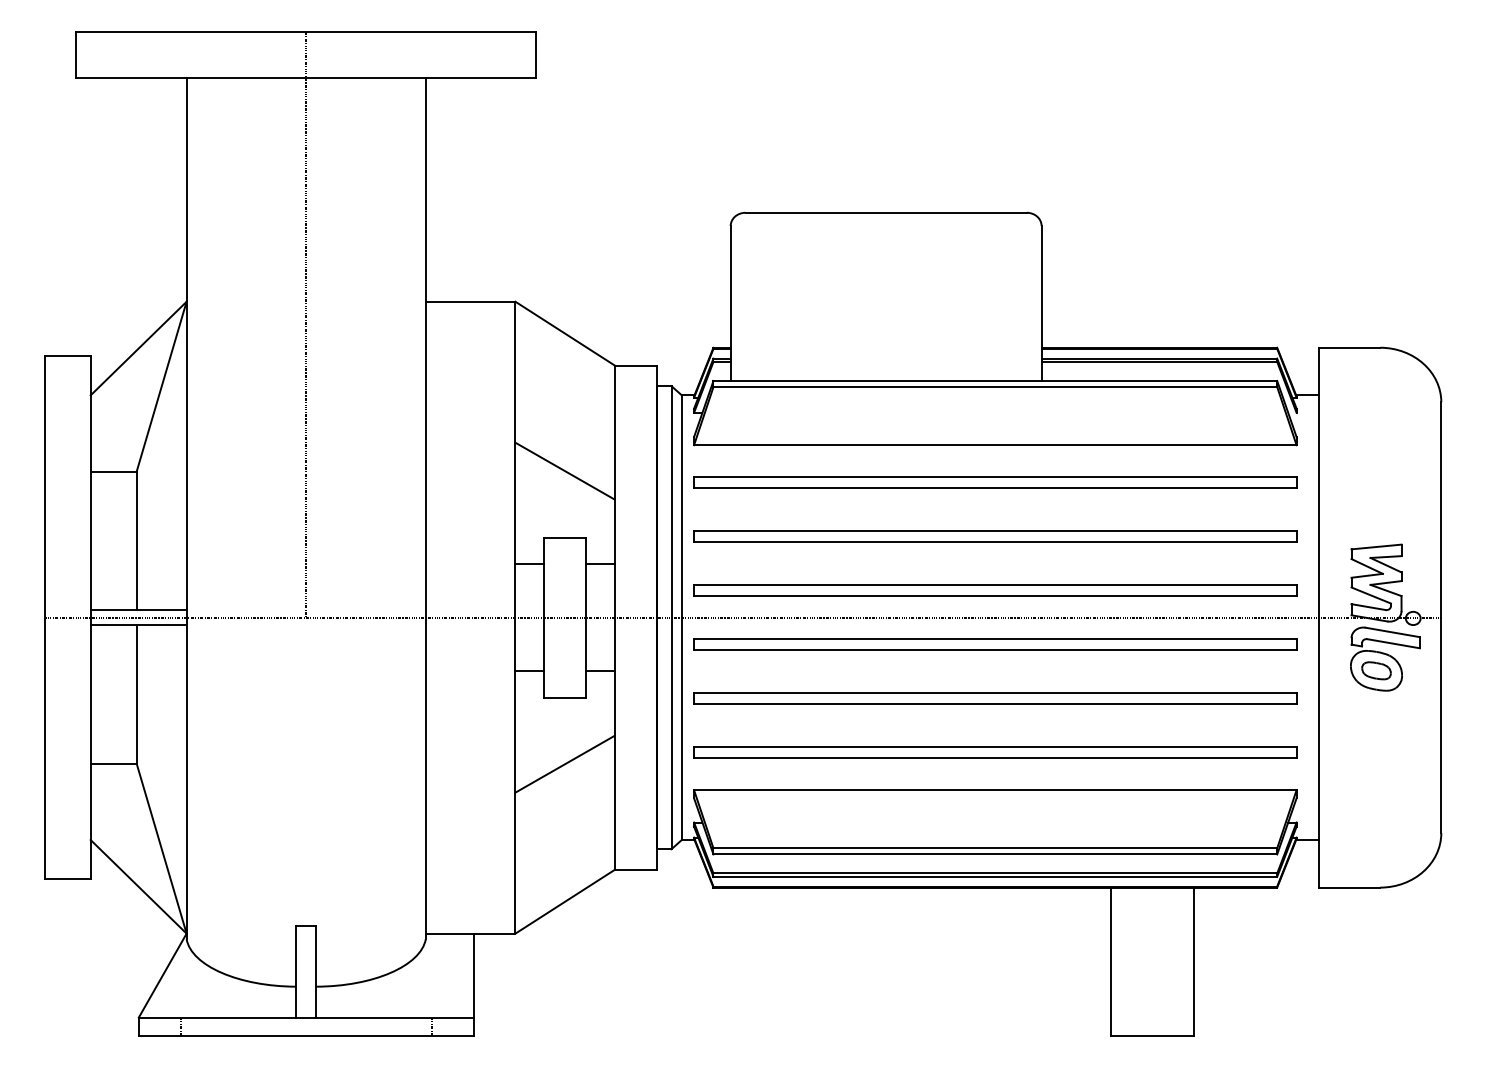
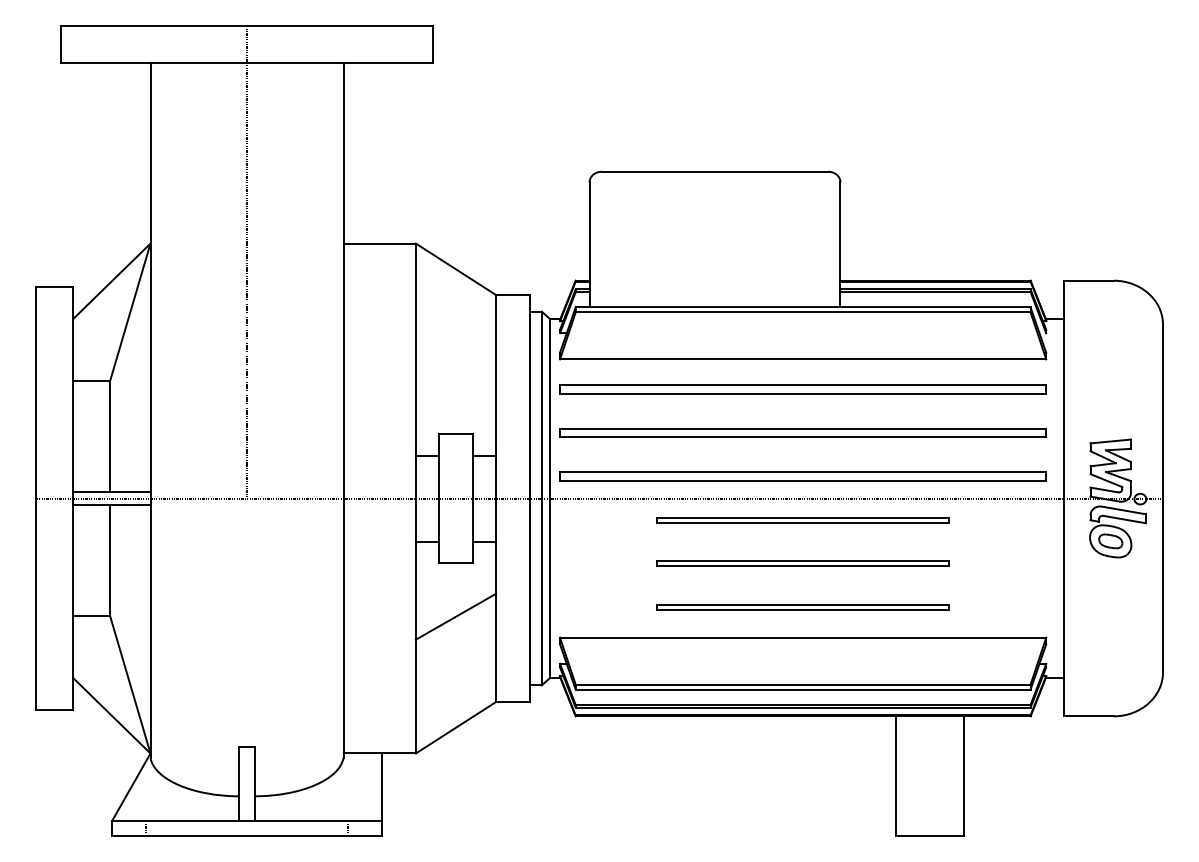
line: (564, 471) -> (455, 380), removed
part: (994, 644) -> (802, 520), size x0.6
part: (994, 698) -> (802, 563), size x0.6
part: (994, 752) -> (802, 607), size x0.6

